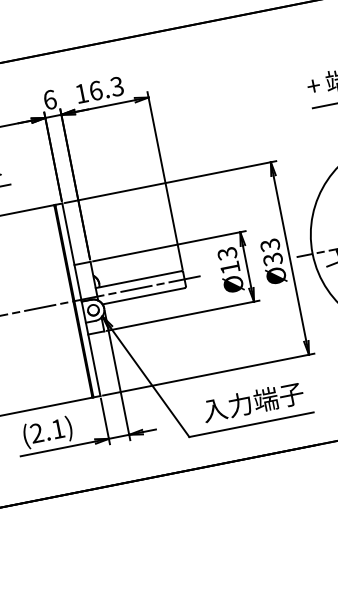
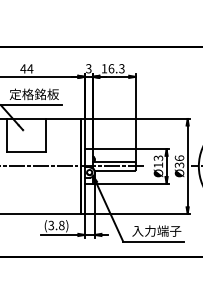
text: (49, 99) -> (88, 68), 6 -> 3
text: (270, 245) -> (179, 158), Ø33 -> Ø36
text: (47, 431) -> (56, 225), (2.1) -> (3.8)

